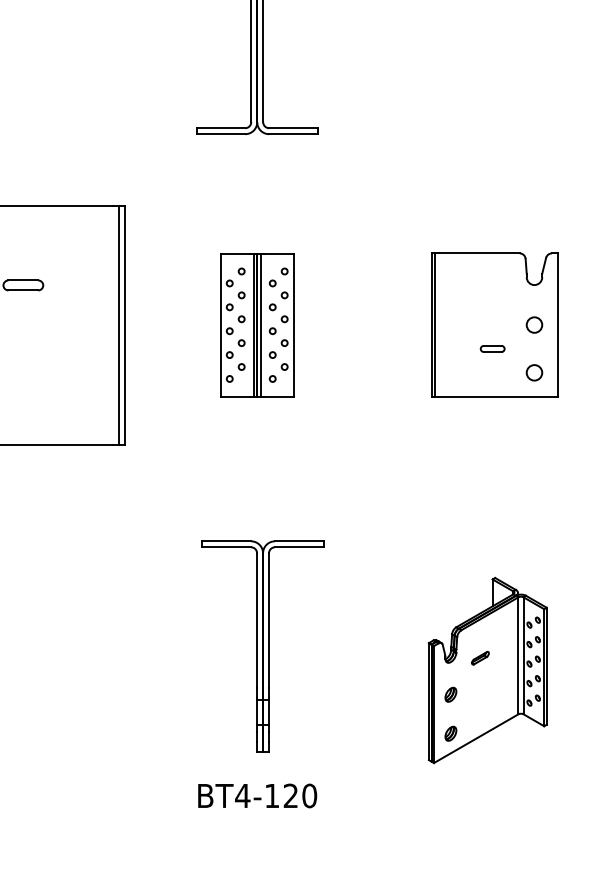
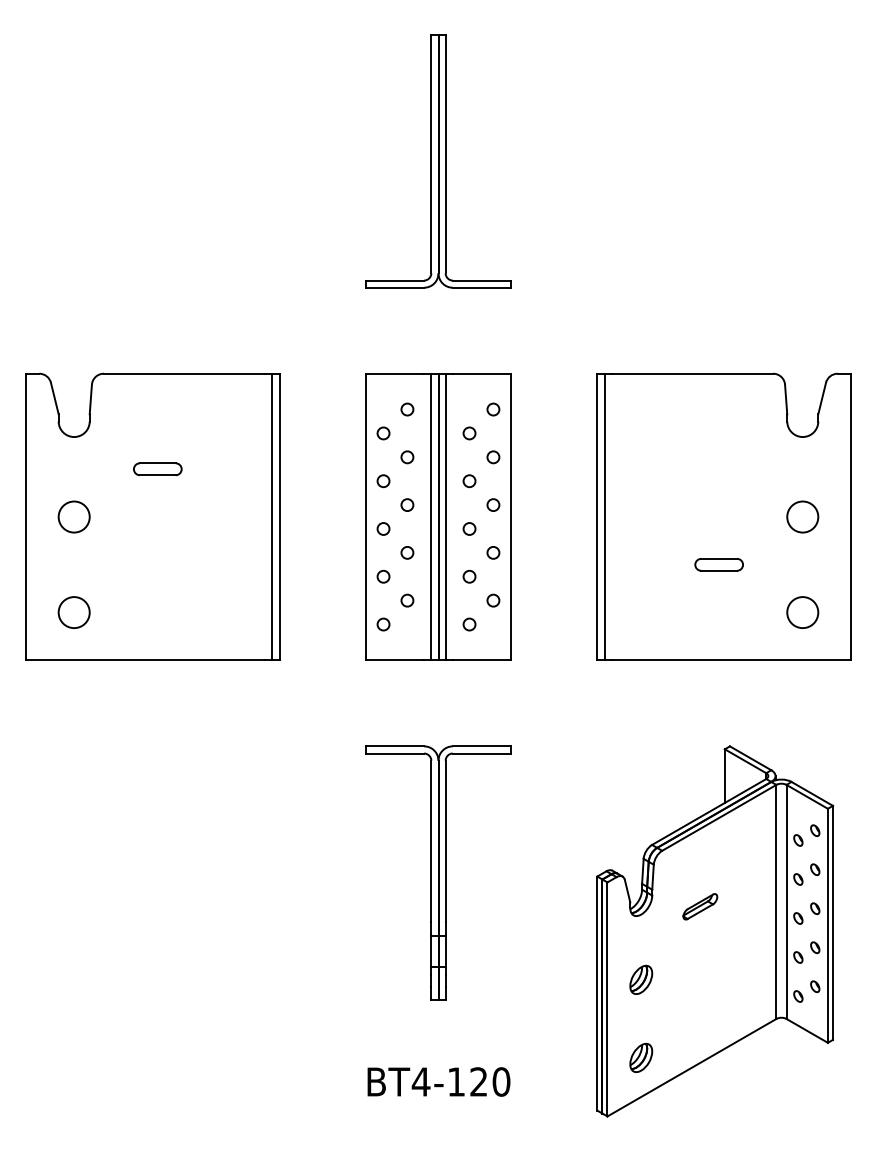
part: (257, 324) -> (438, 516), size x1.67
part: (494, 324) -> (723, 516), size x1.67
part: (263, 646) -> (438, 872), moved
part: (488, 670) -> (715, 931), size x1.67

